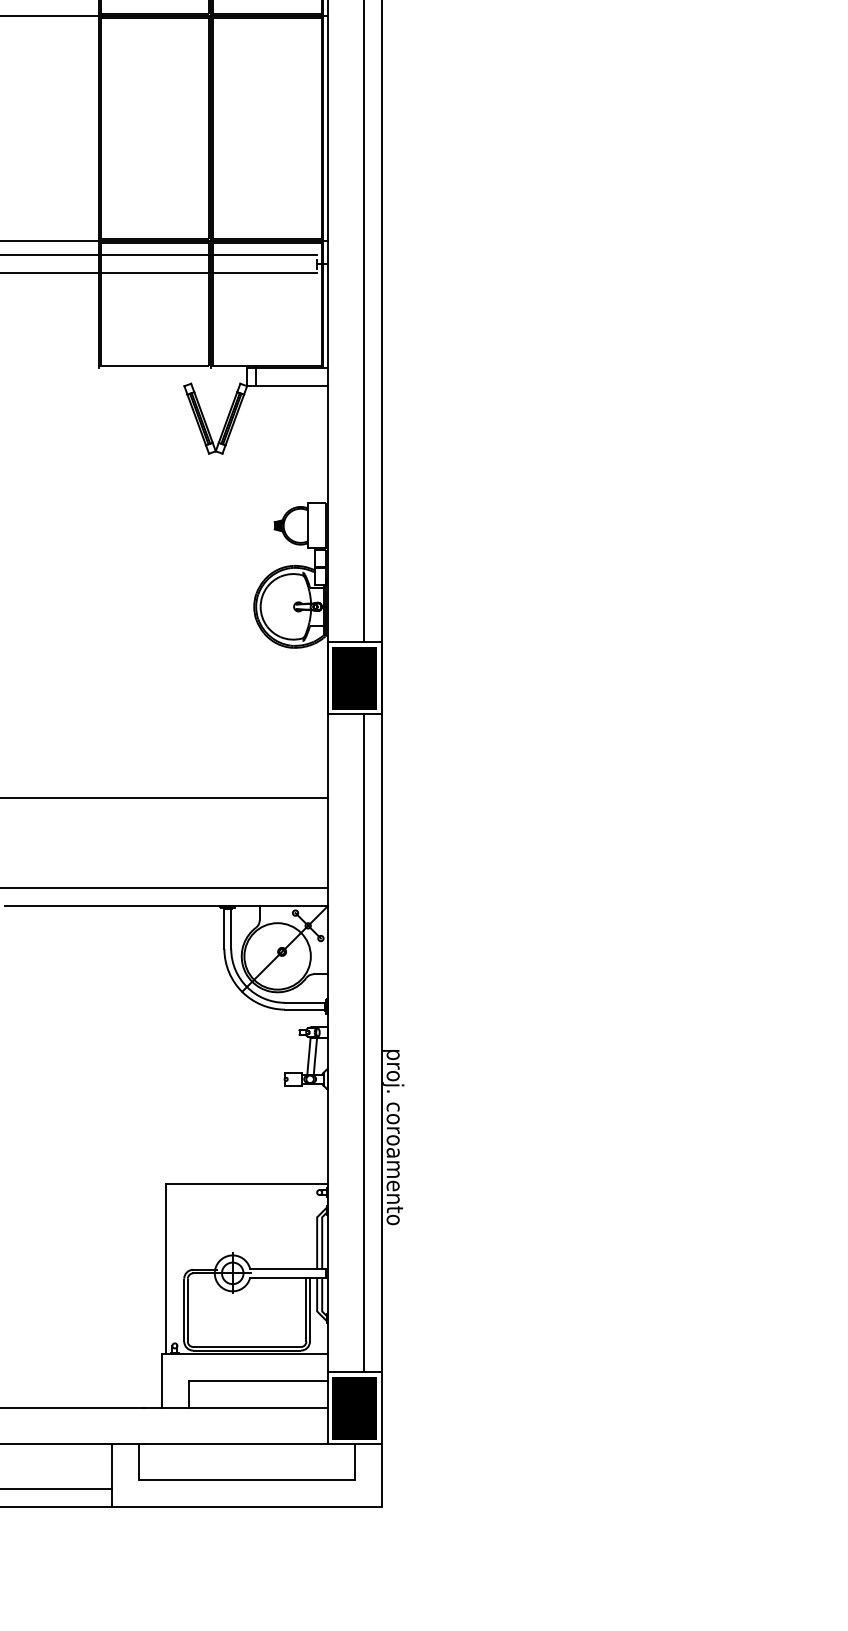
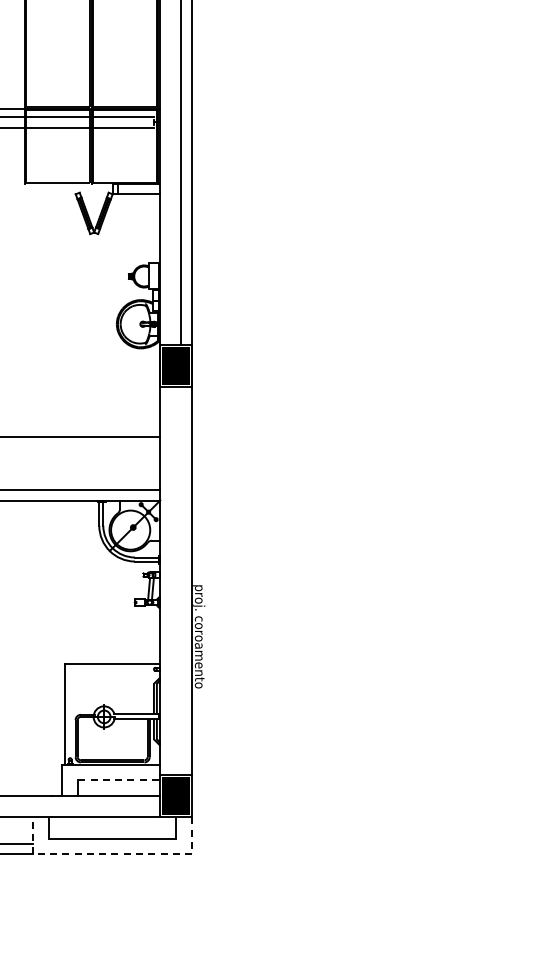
line: (363, 1043) -> (181, 581), removed
line: (258, 1381) -> (119, 780), solid -> dashed
line: (246, 1506) -> (112, 854), solid -> dashed

